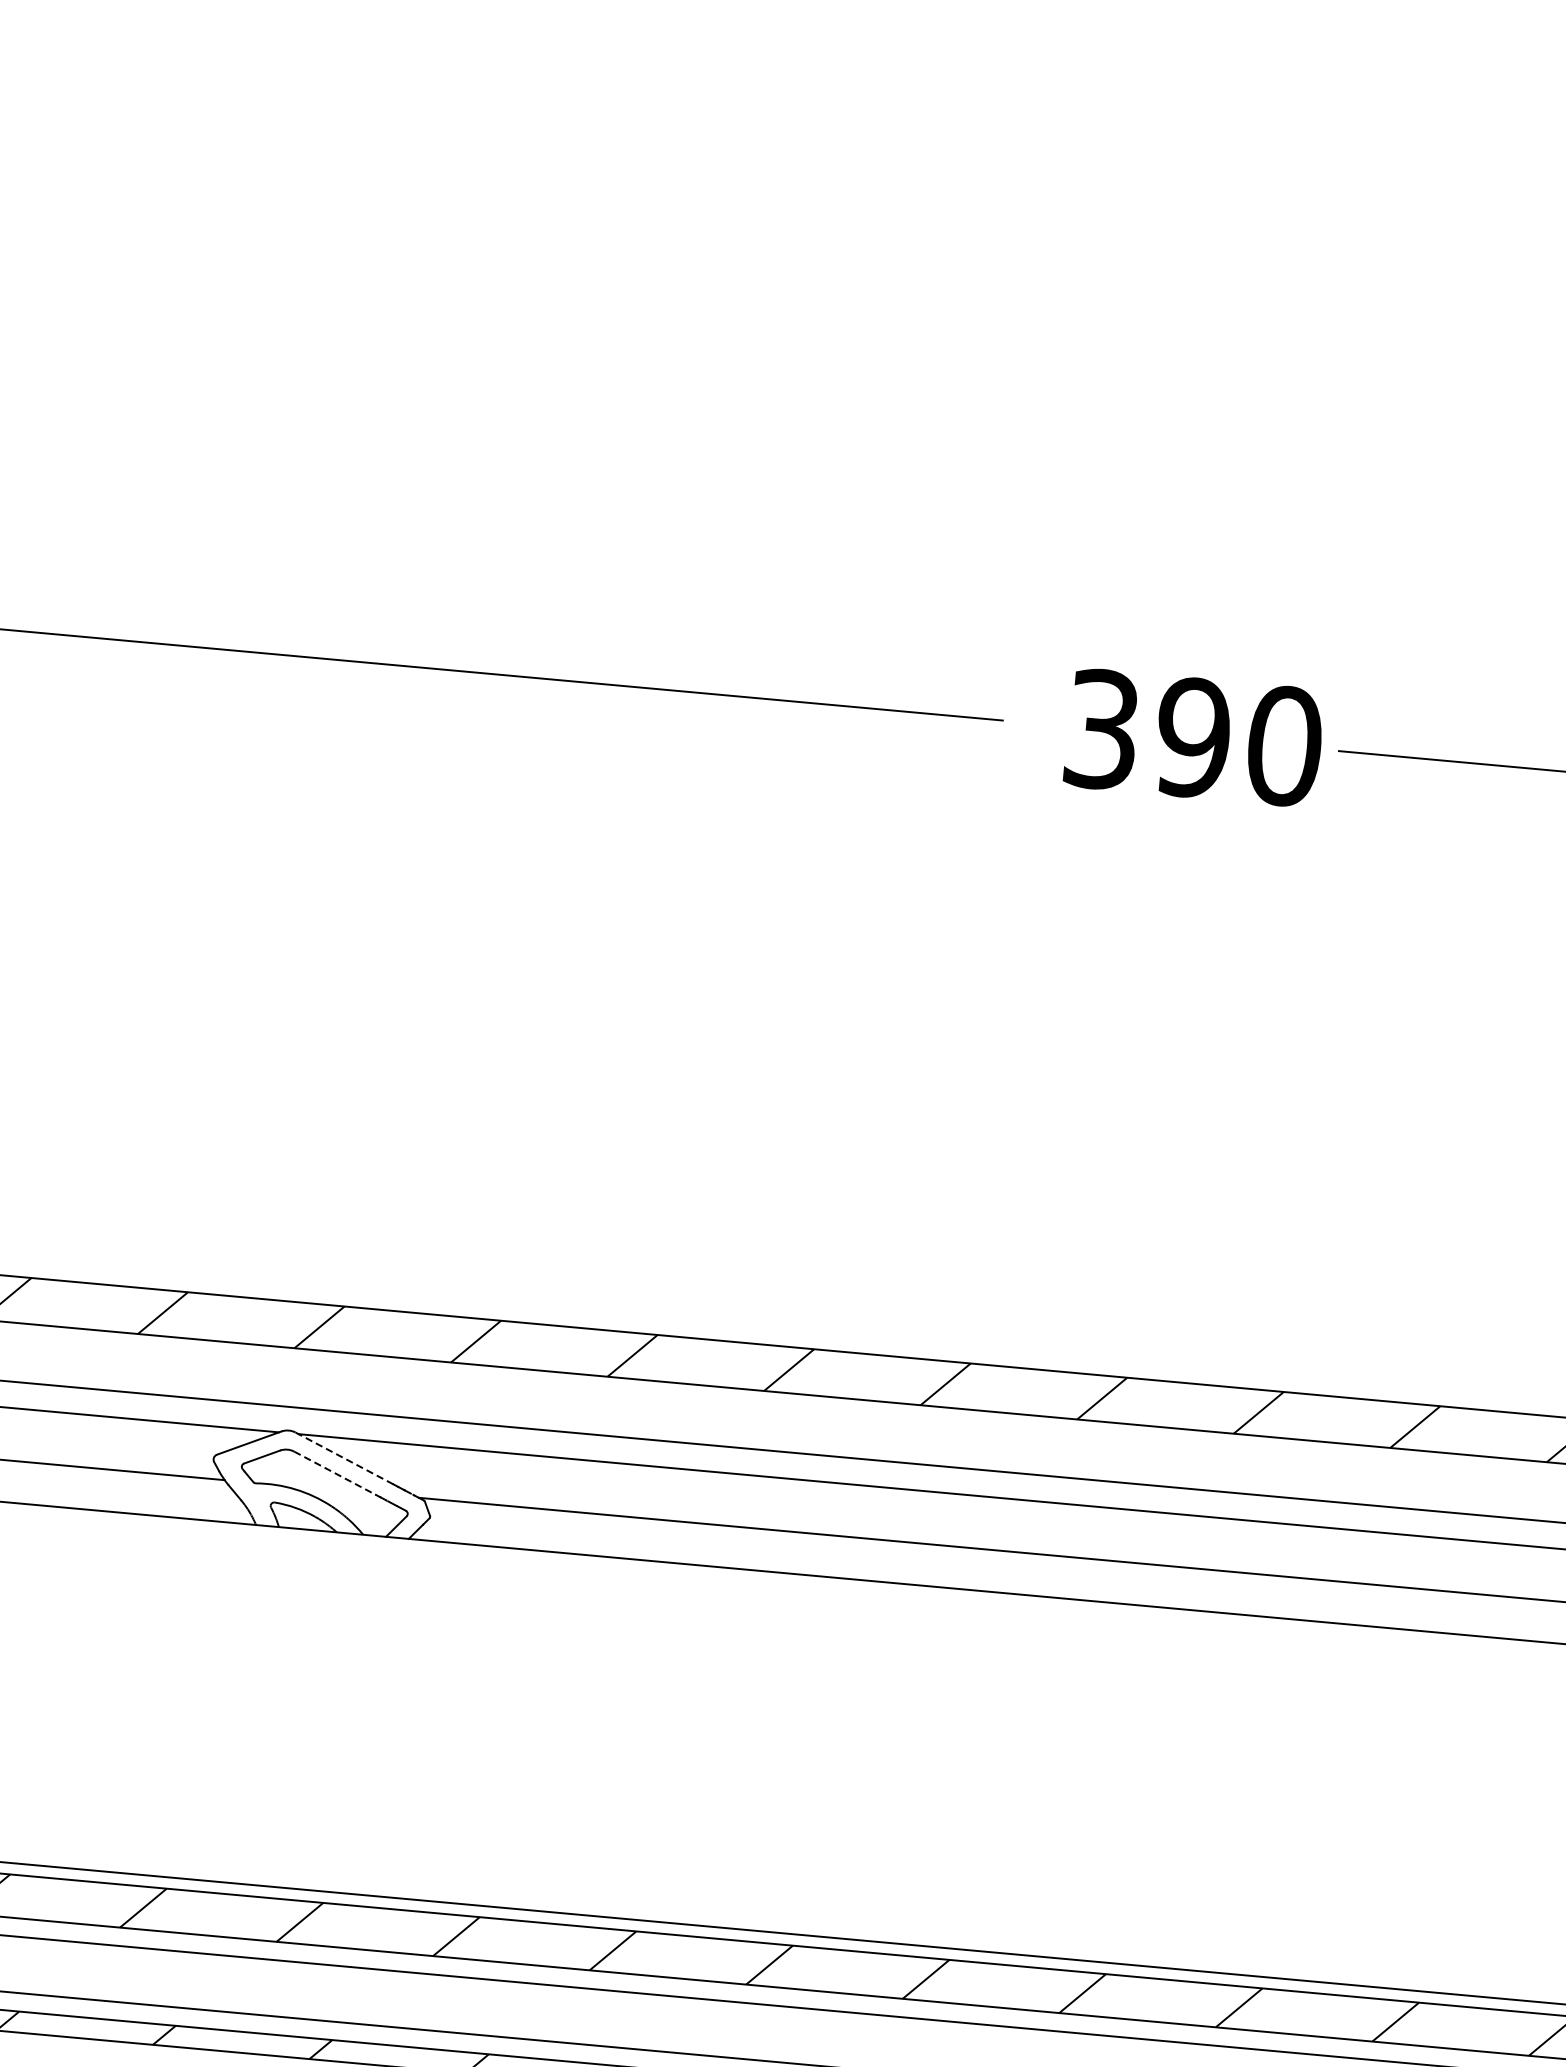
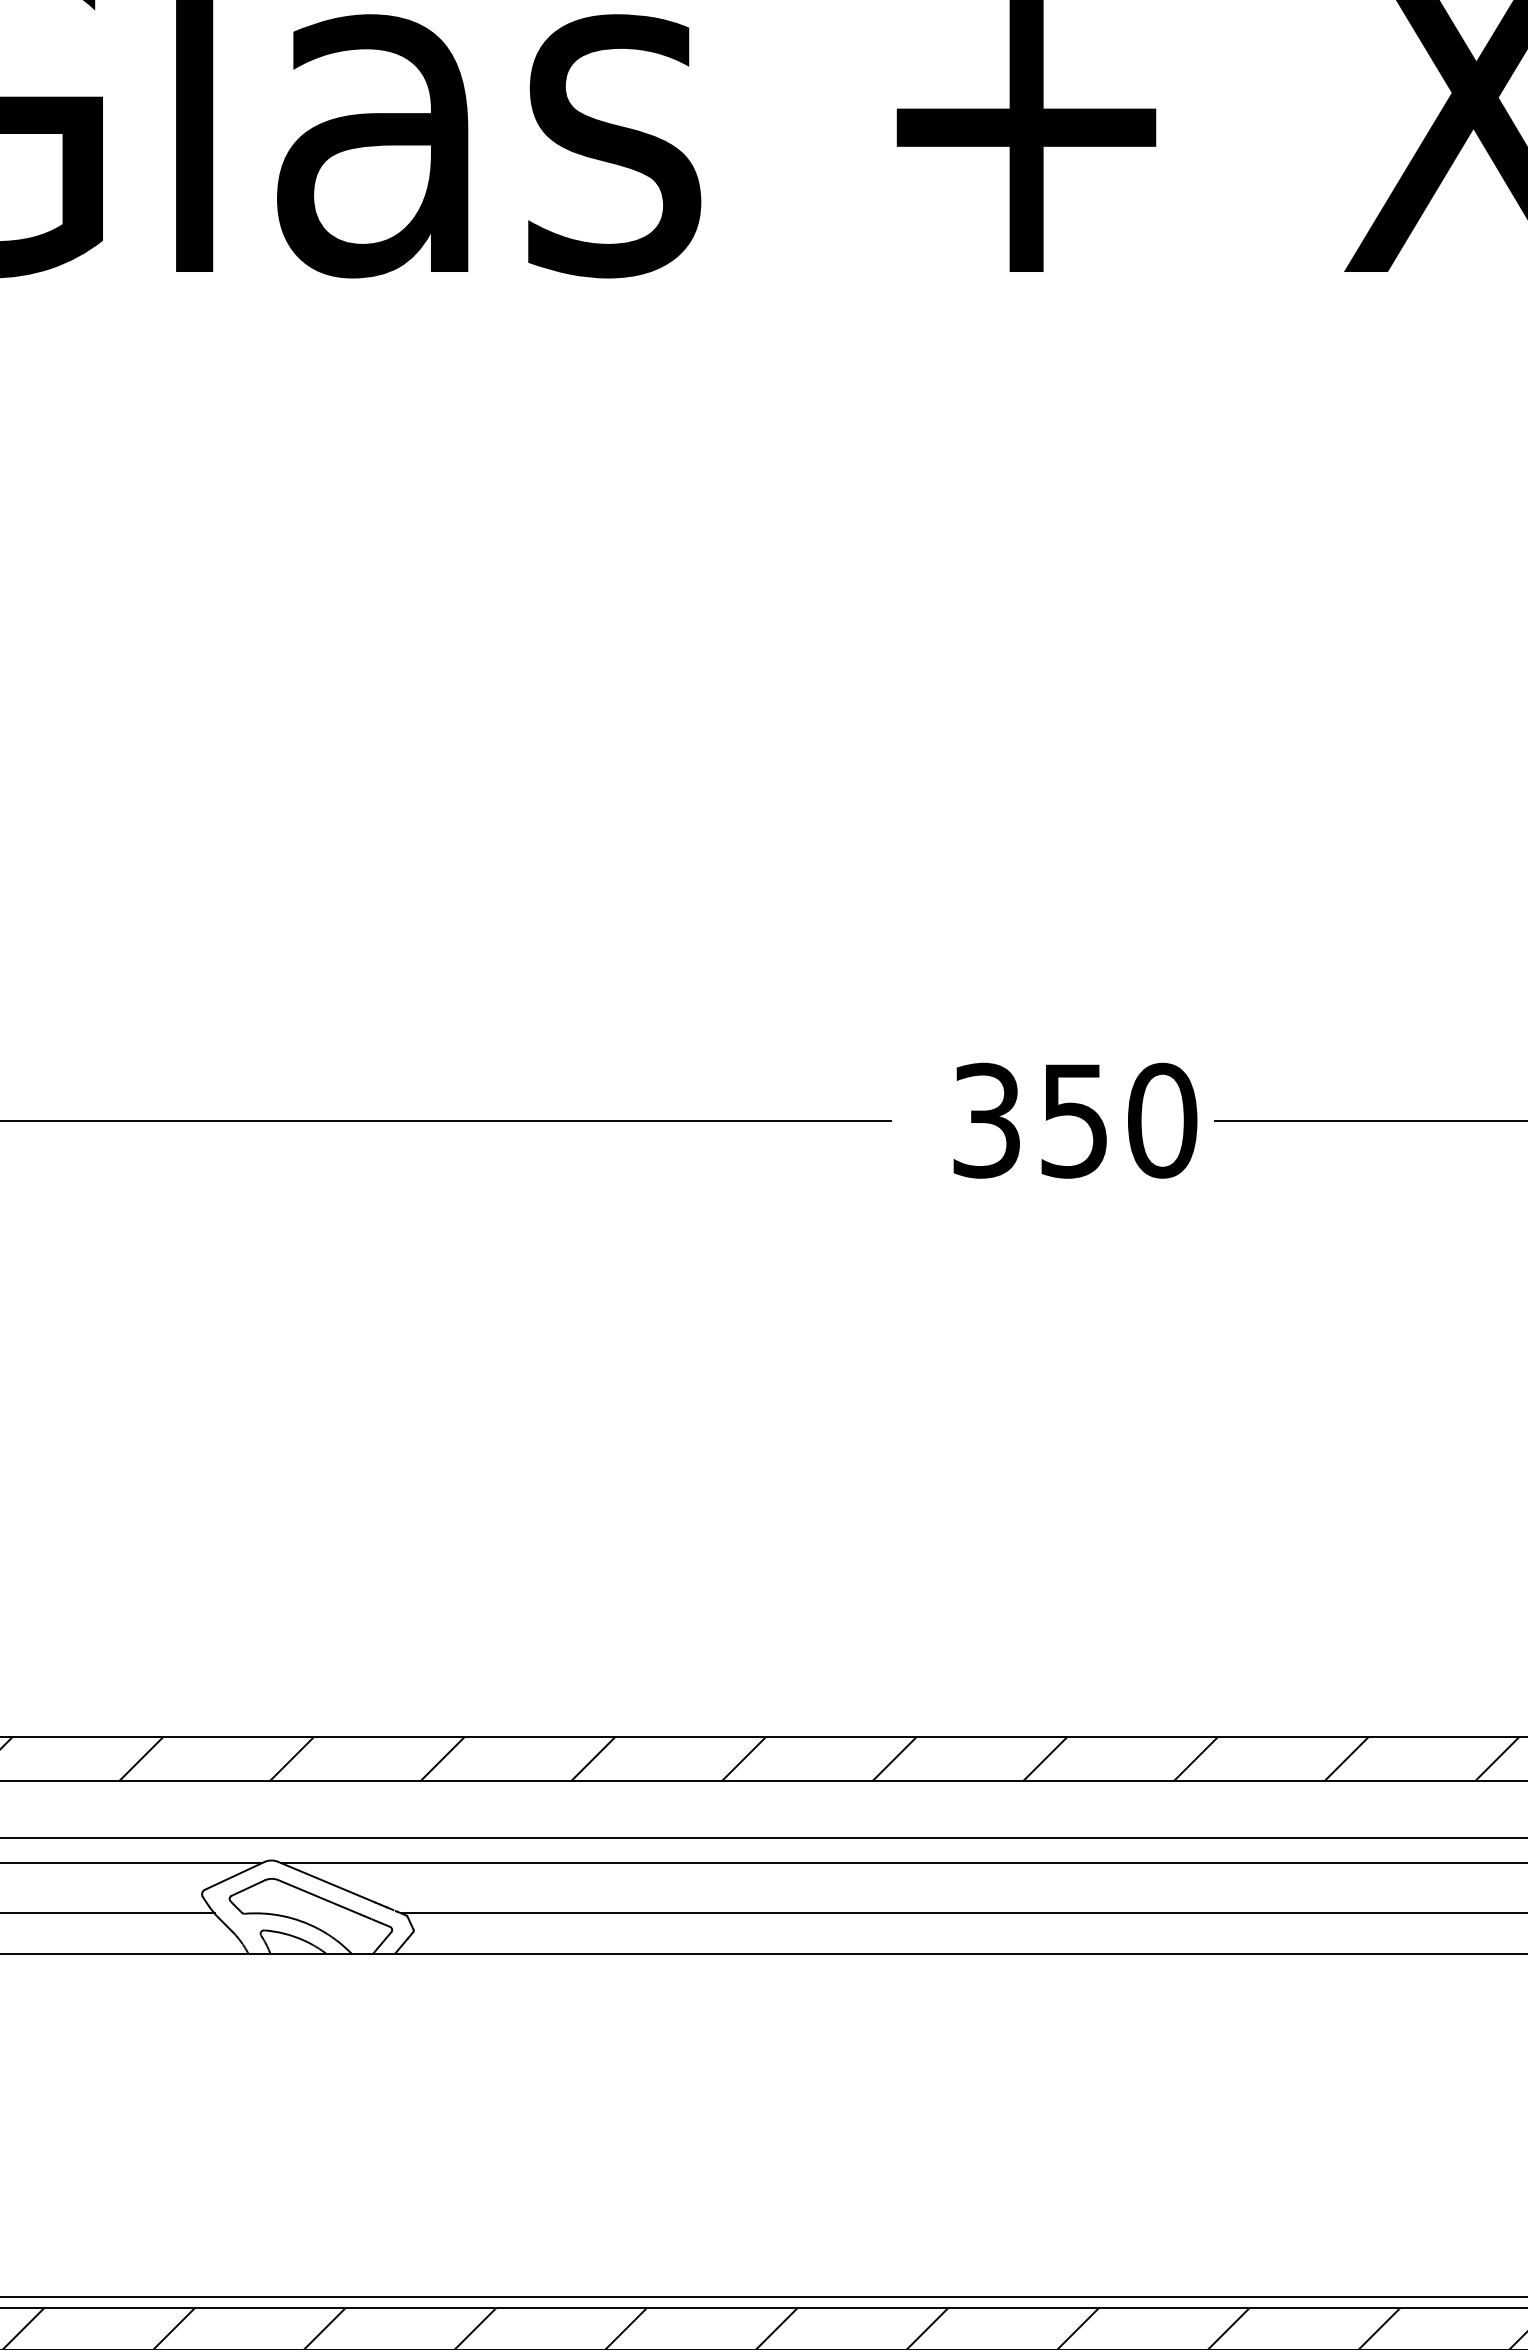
text: (1193, 737) -> (1074, 1120), 390 -> 350
line: (343, 1458) -> (326, 1882), dashed -> solid
line: (335, 1473) -> (319, 1897), dashed -> solid

